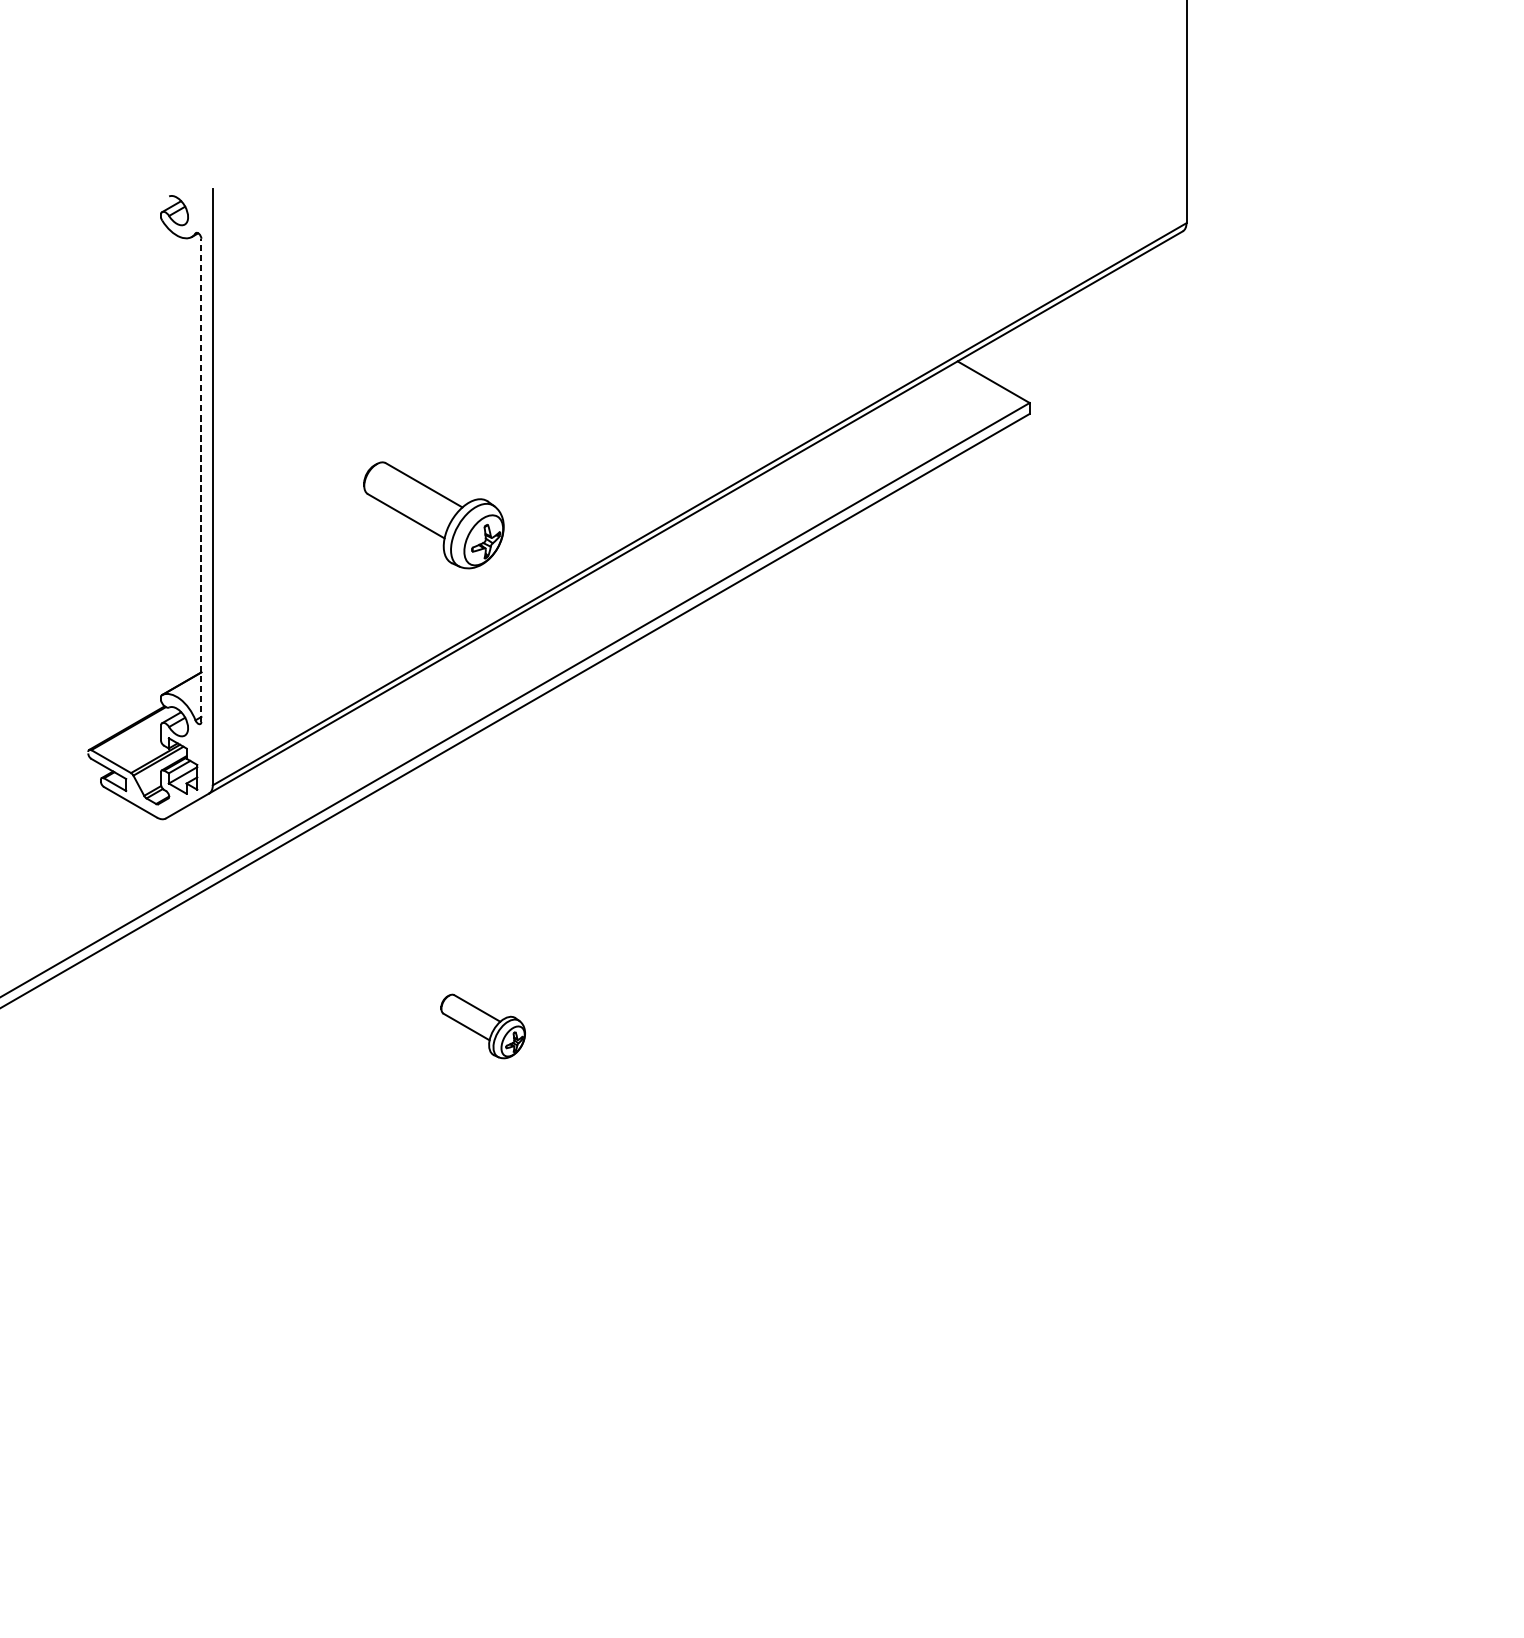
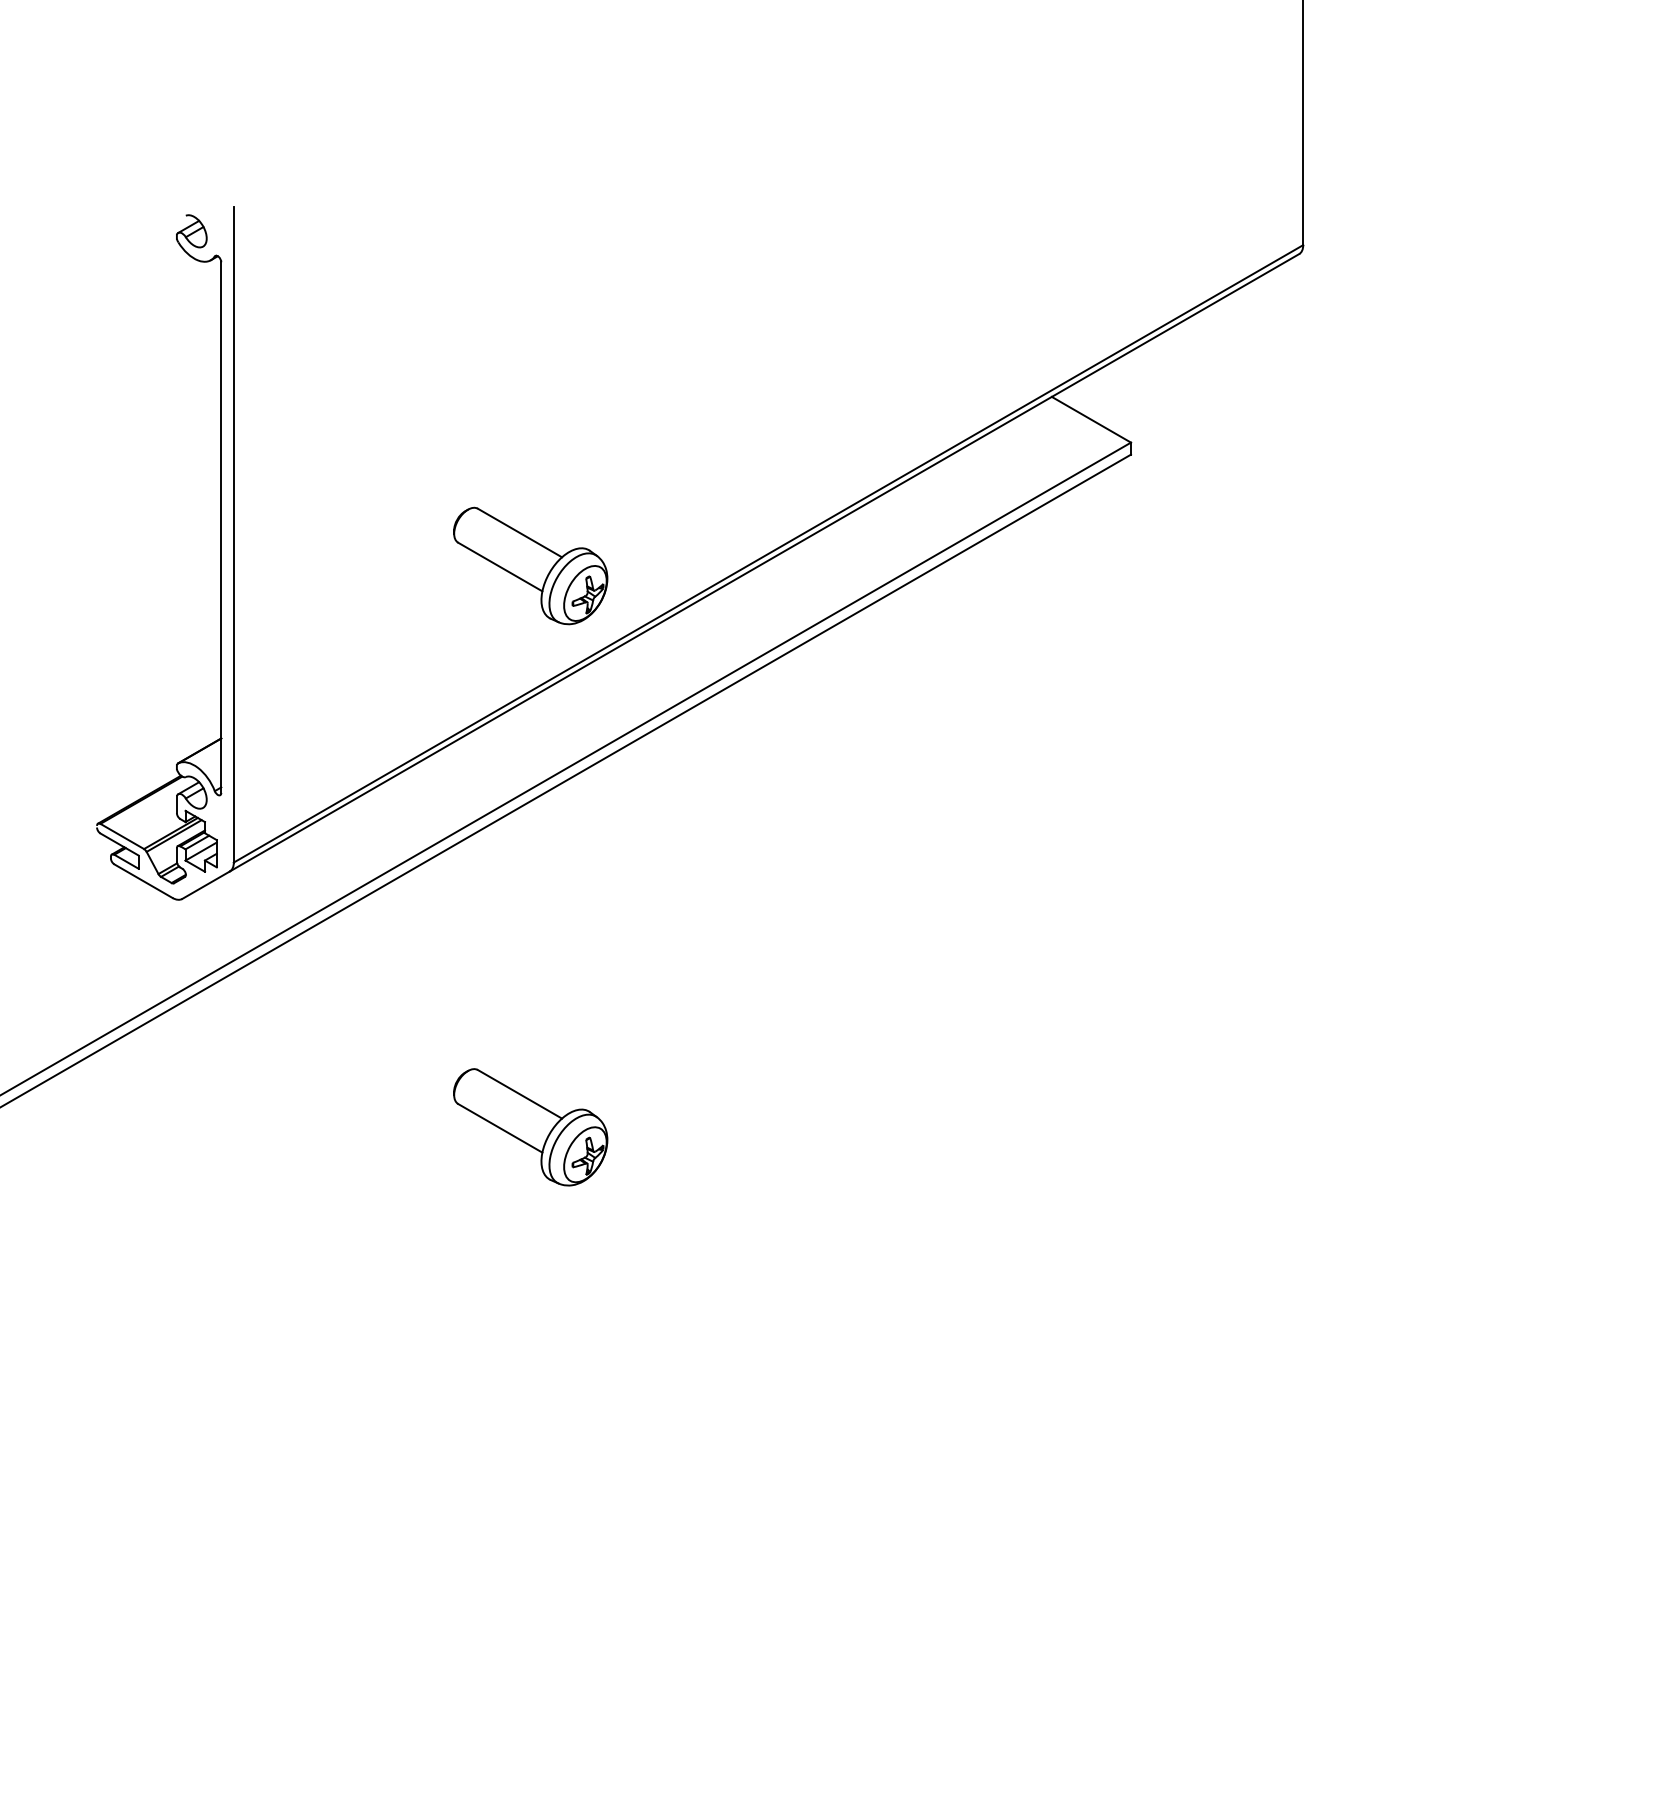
line: (201, 480) -> (221, 527), dashed -> solid
part: (433, 514) -> (530, 565), moved
part: (482, 1026) -> (530, 1127), size x1.67

